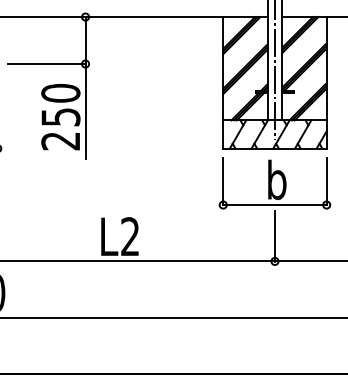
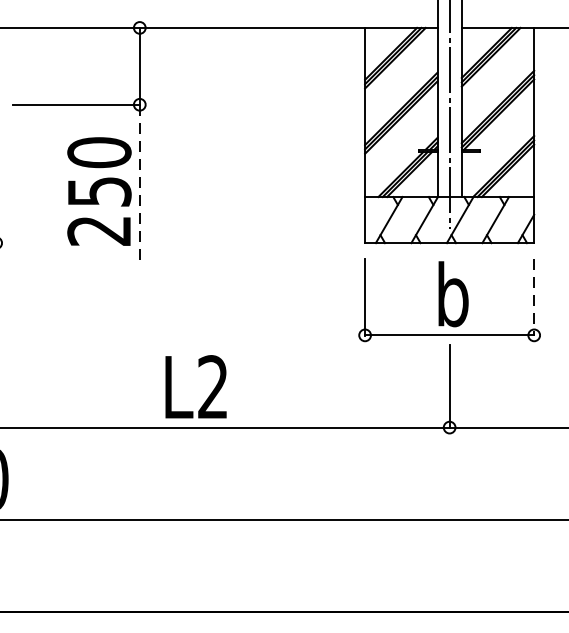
line: (85, 111) -> (139, 182), solid -> dashed
line: (326, 182) -> (533, 298), solid -> dashed

